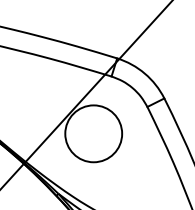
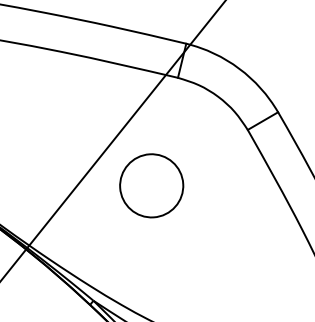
circle: (93, 133) -> (151, 185), size x0.6

